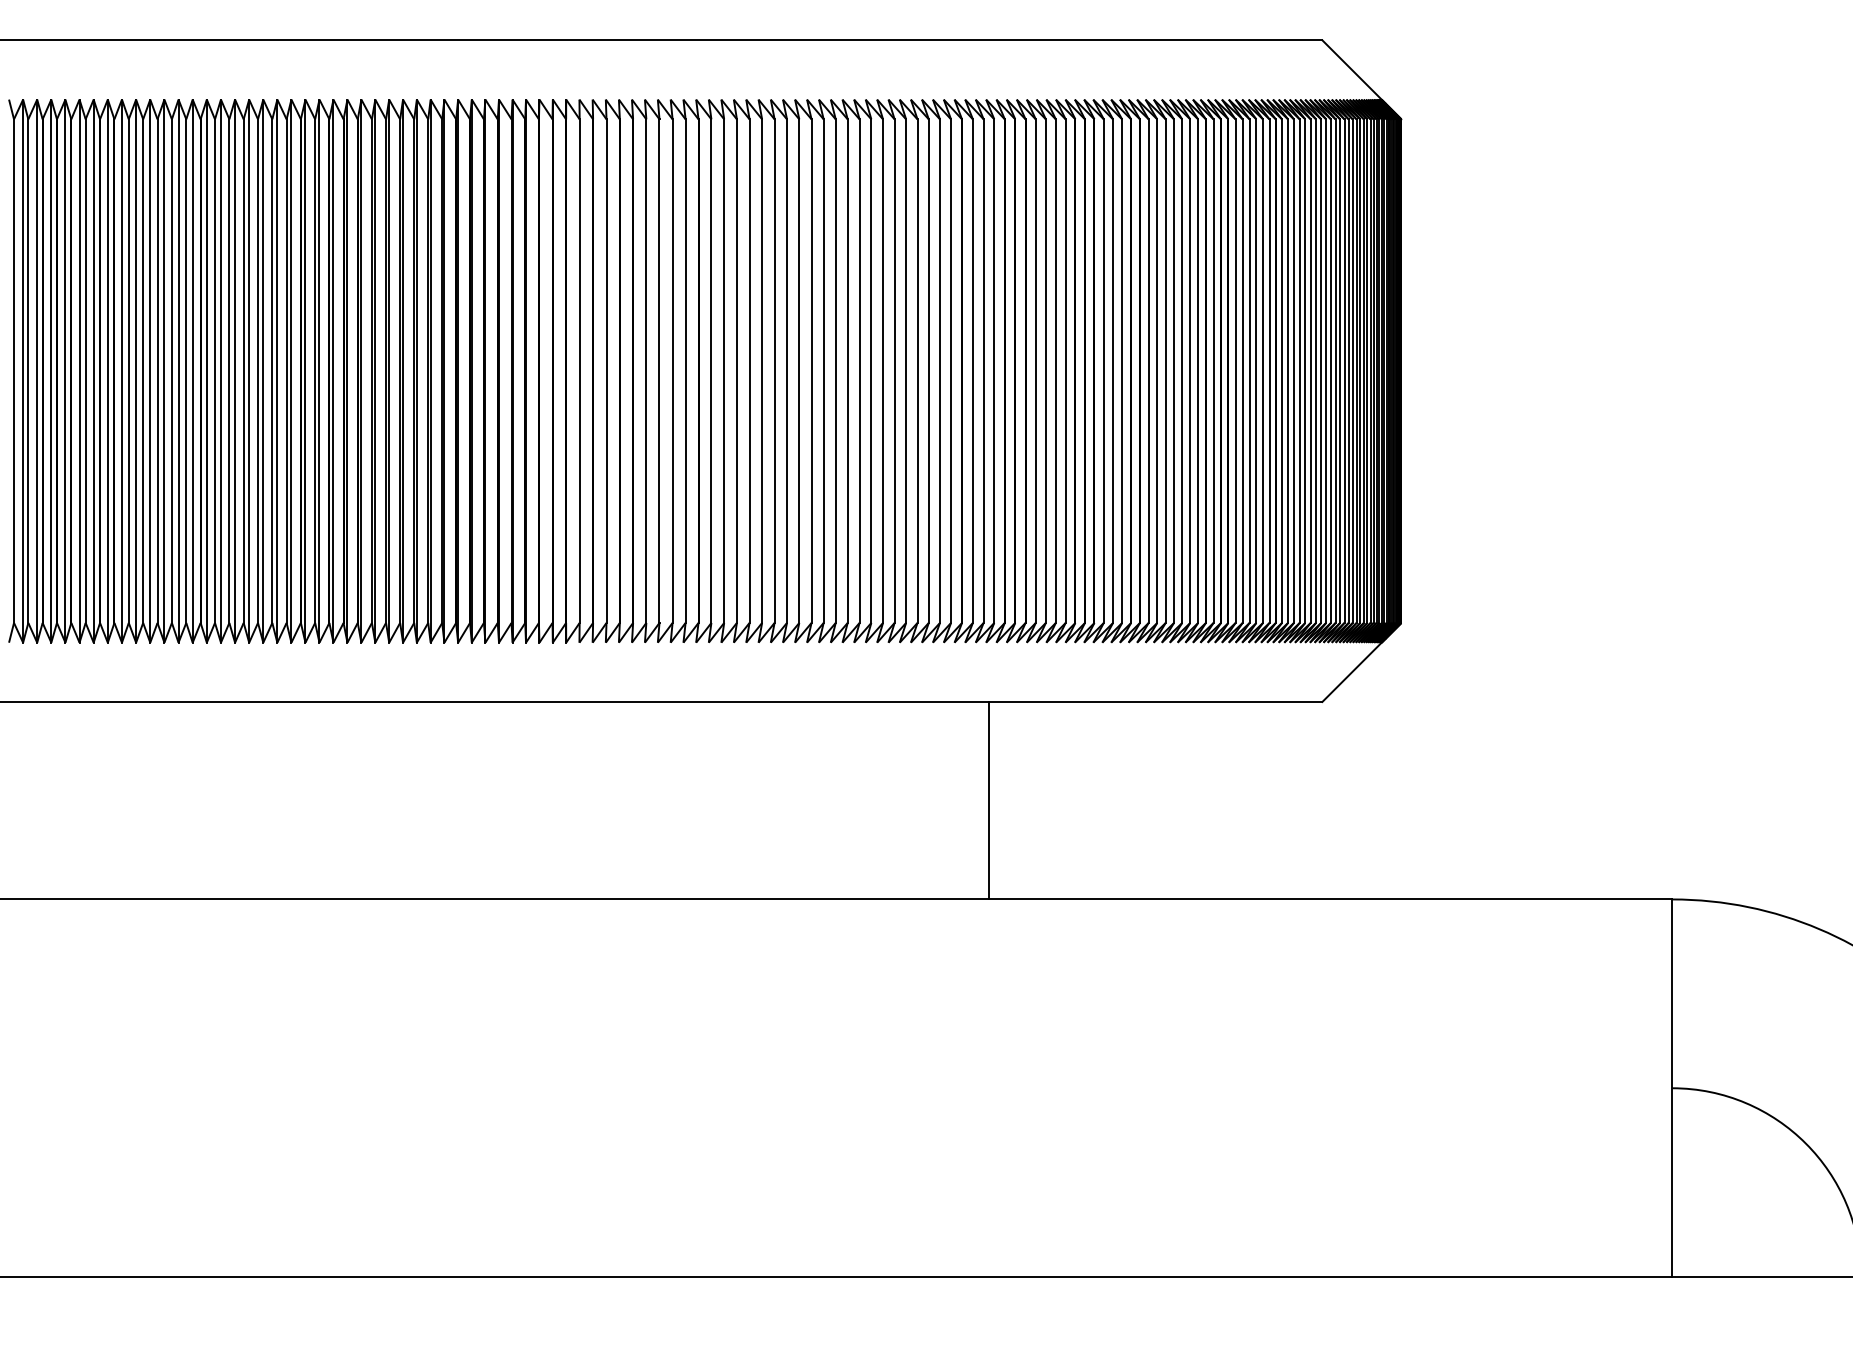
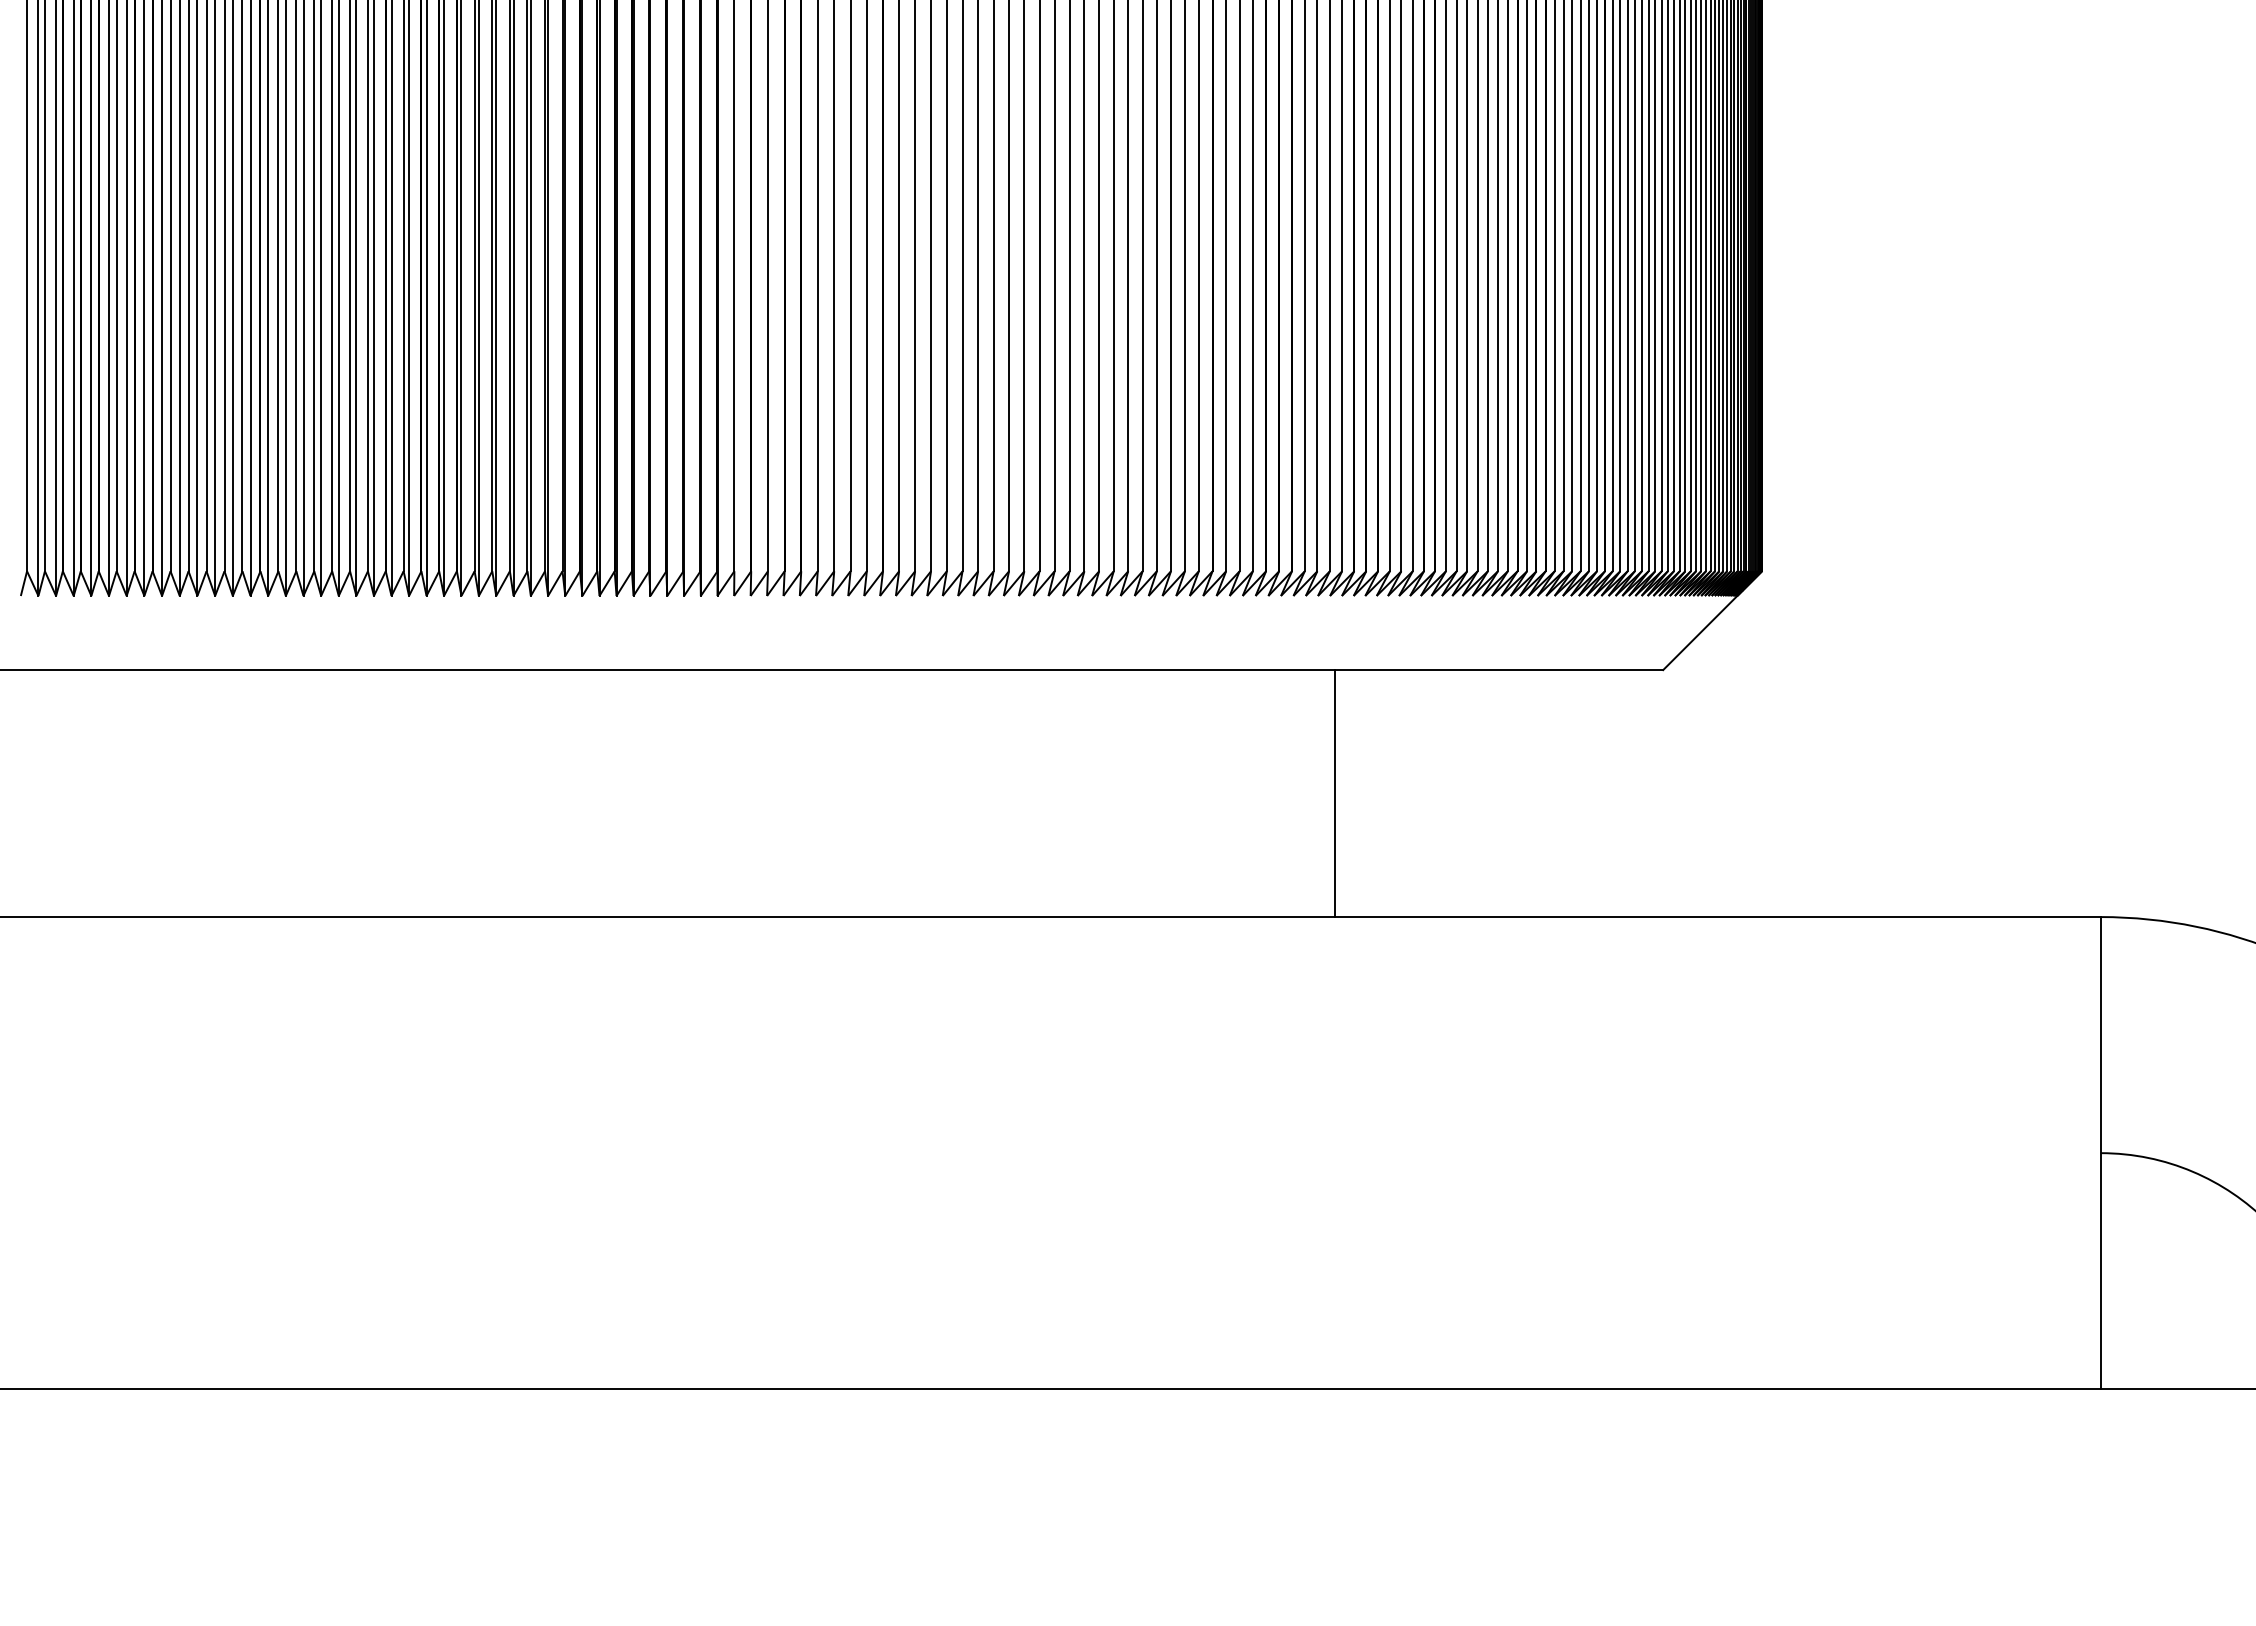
line: (988, 800) -> (1334, 793), moved

